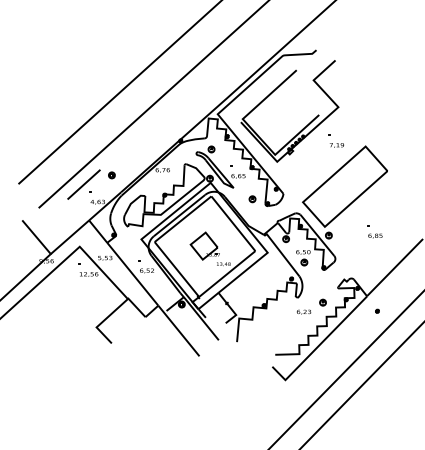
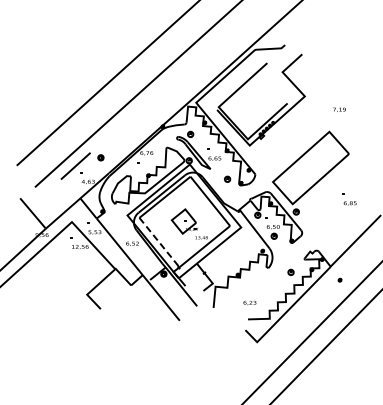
text: (336, 145) -> (339, 109), moved
part: (374, 231) -> (349, 199), moved
line: (176, 269) -> (159, 242), solid -> dashed
text: (303, 311) -> (249, 302), moved

